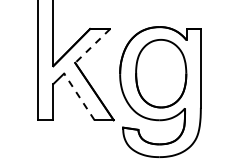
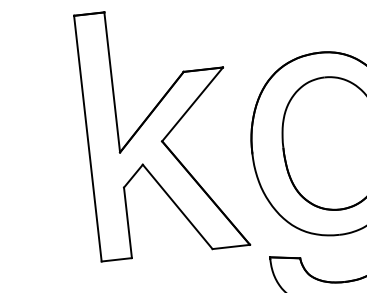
line: (92, 46) -> (192, 105), dashed -> solid
line: (79, 96) -> (177, 205), dashed -> solid

